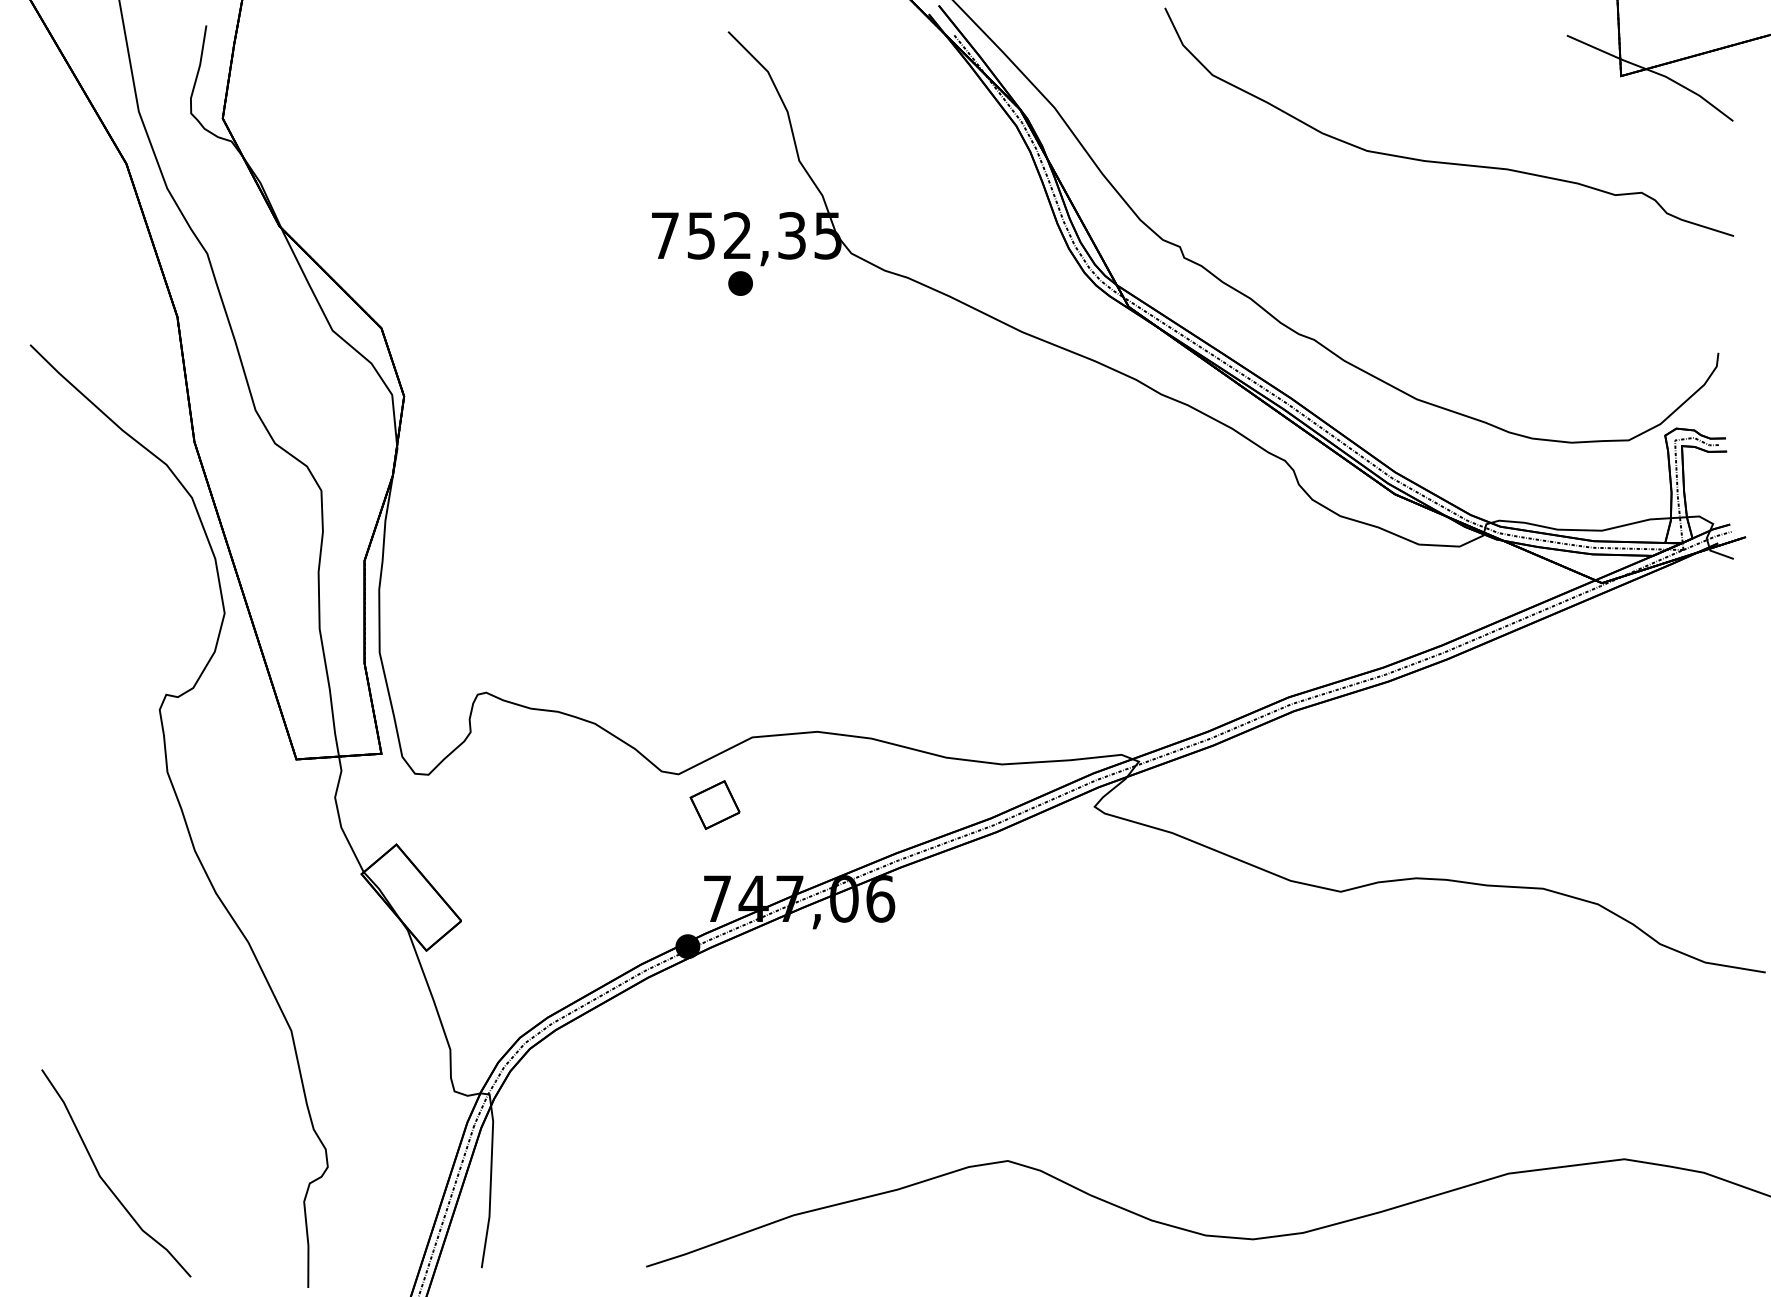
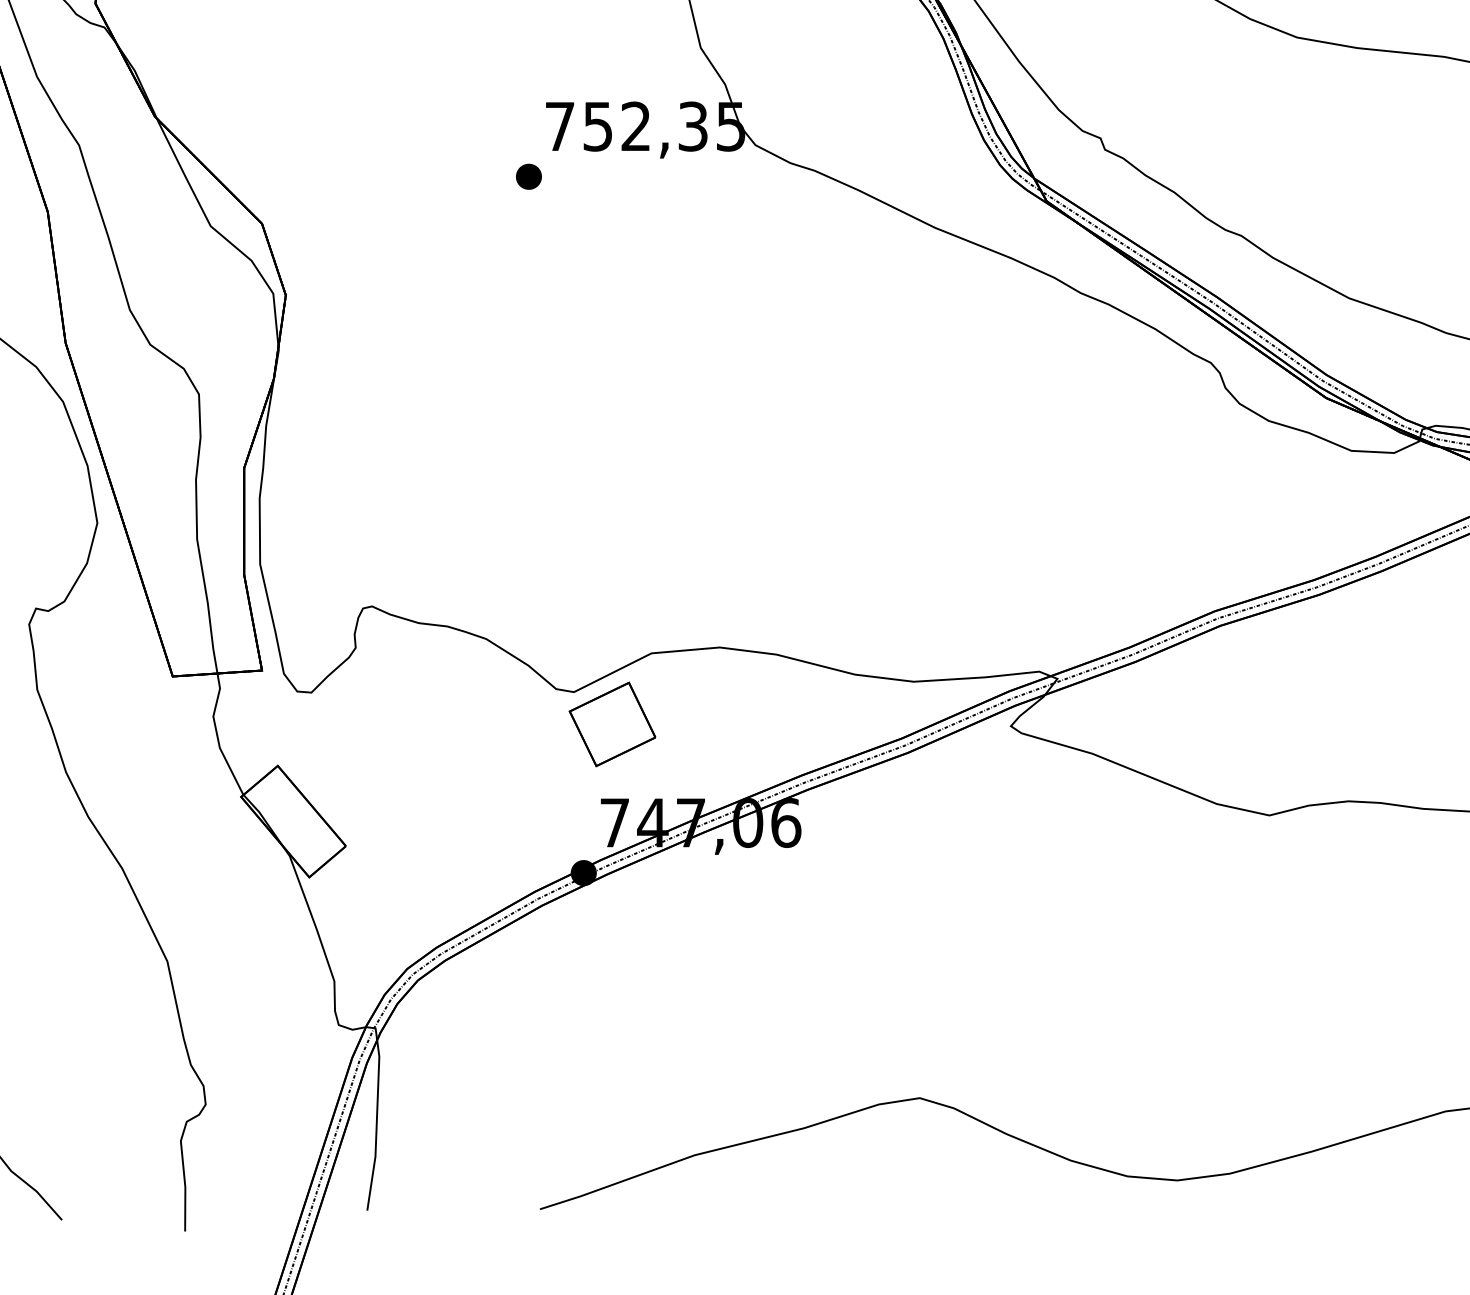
part: (740, 283) -> (528, 176), moved
part: (714, 804) -> (611, 723), size x1.67

